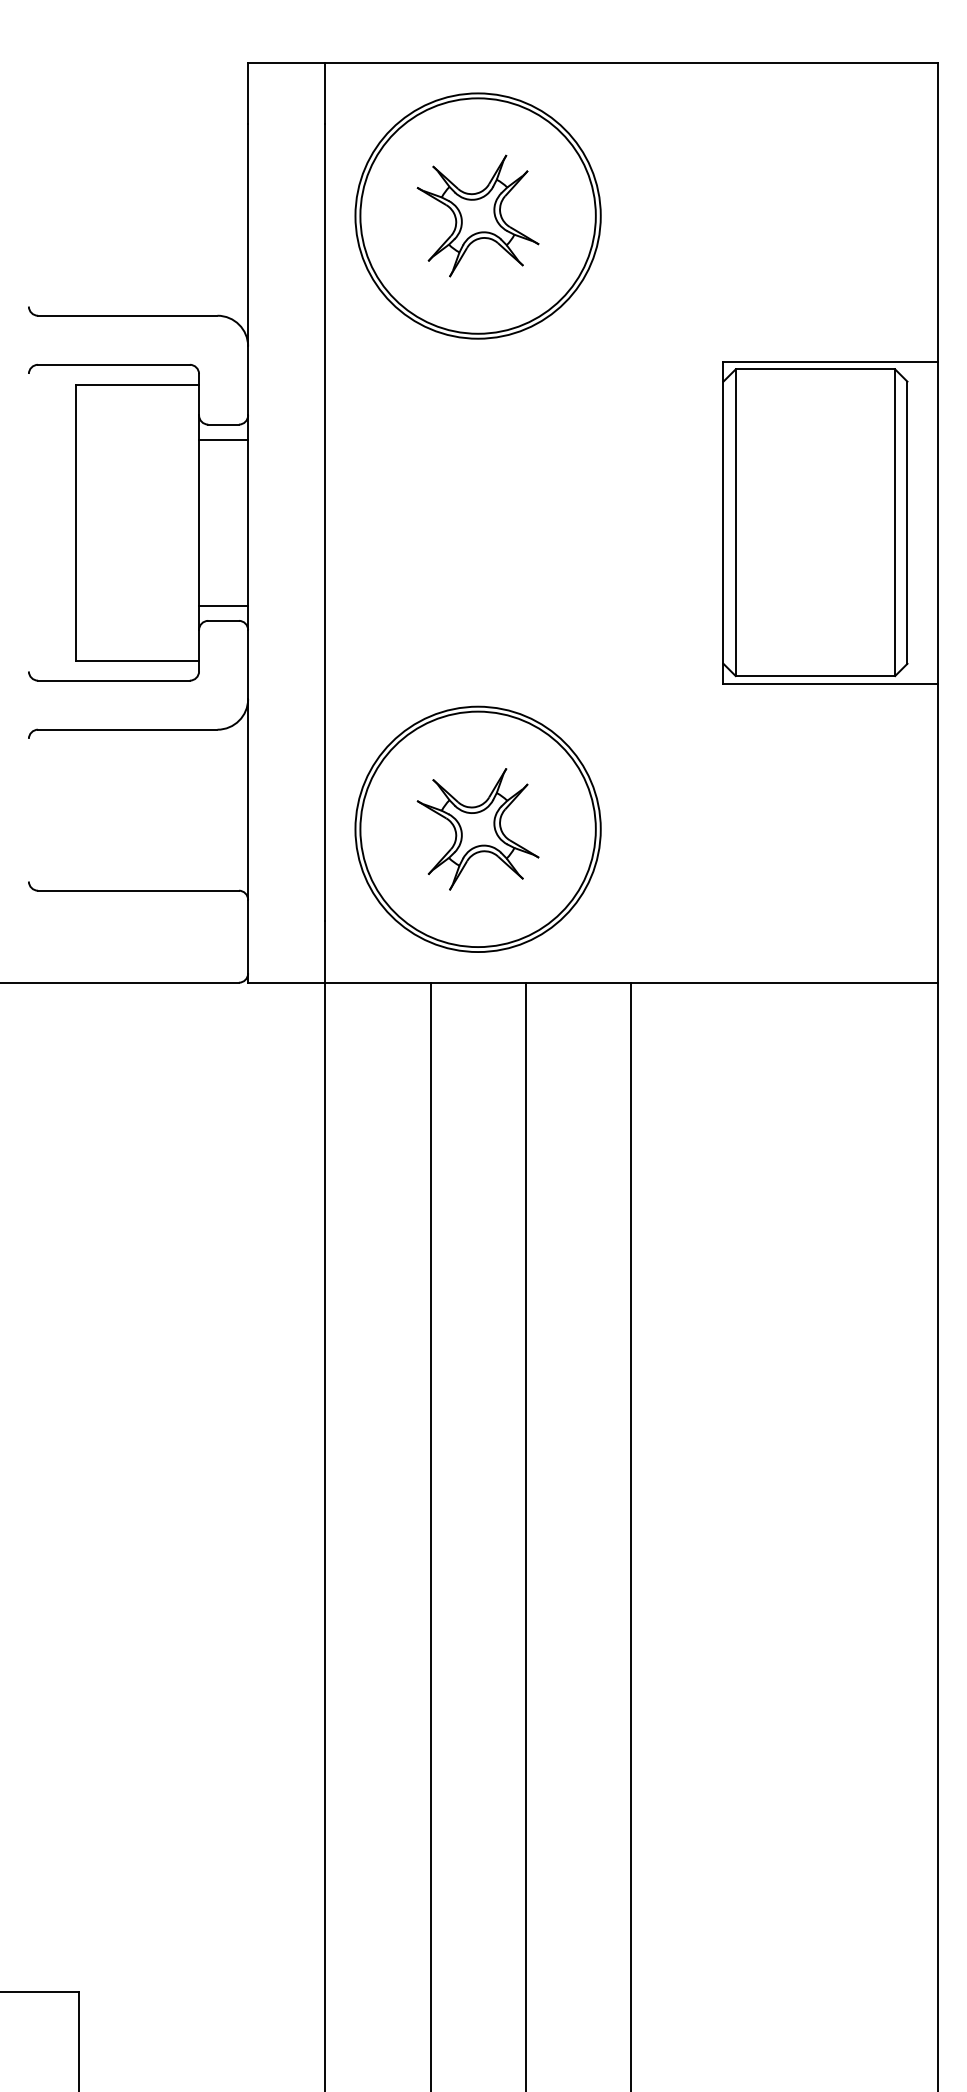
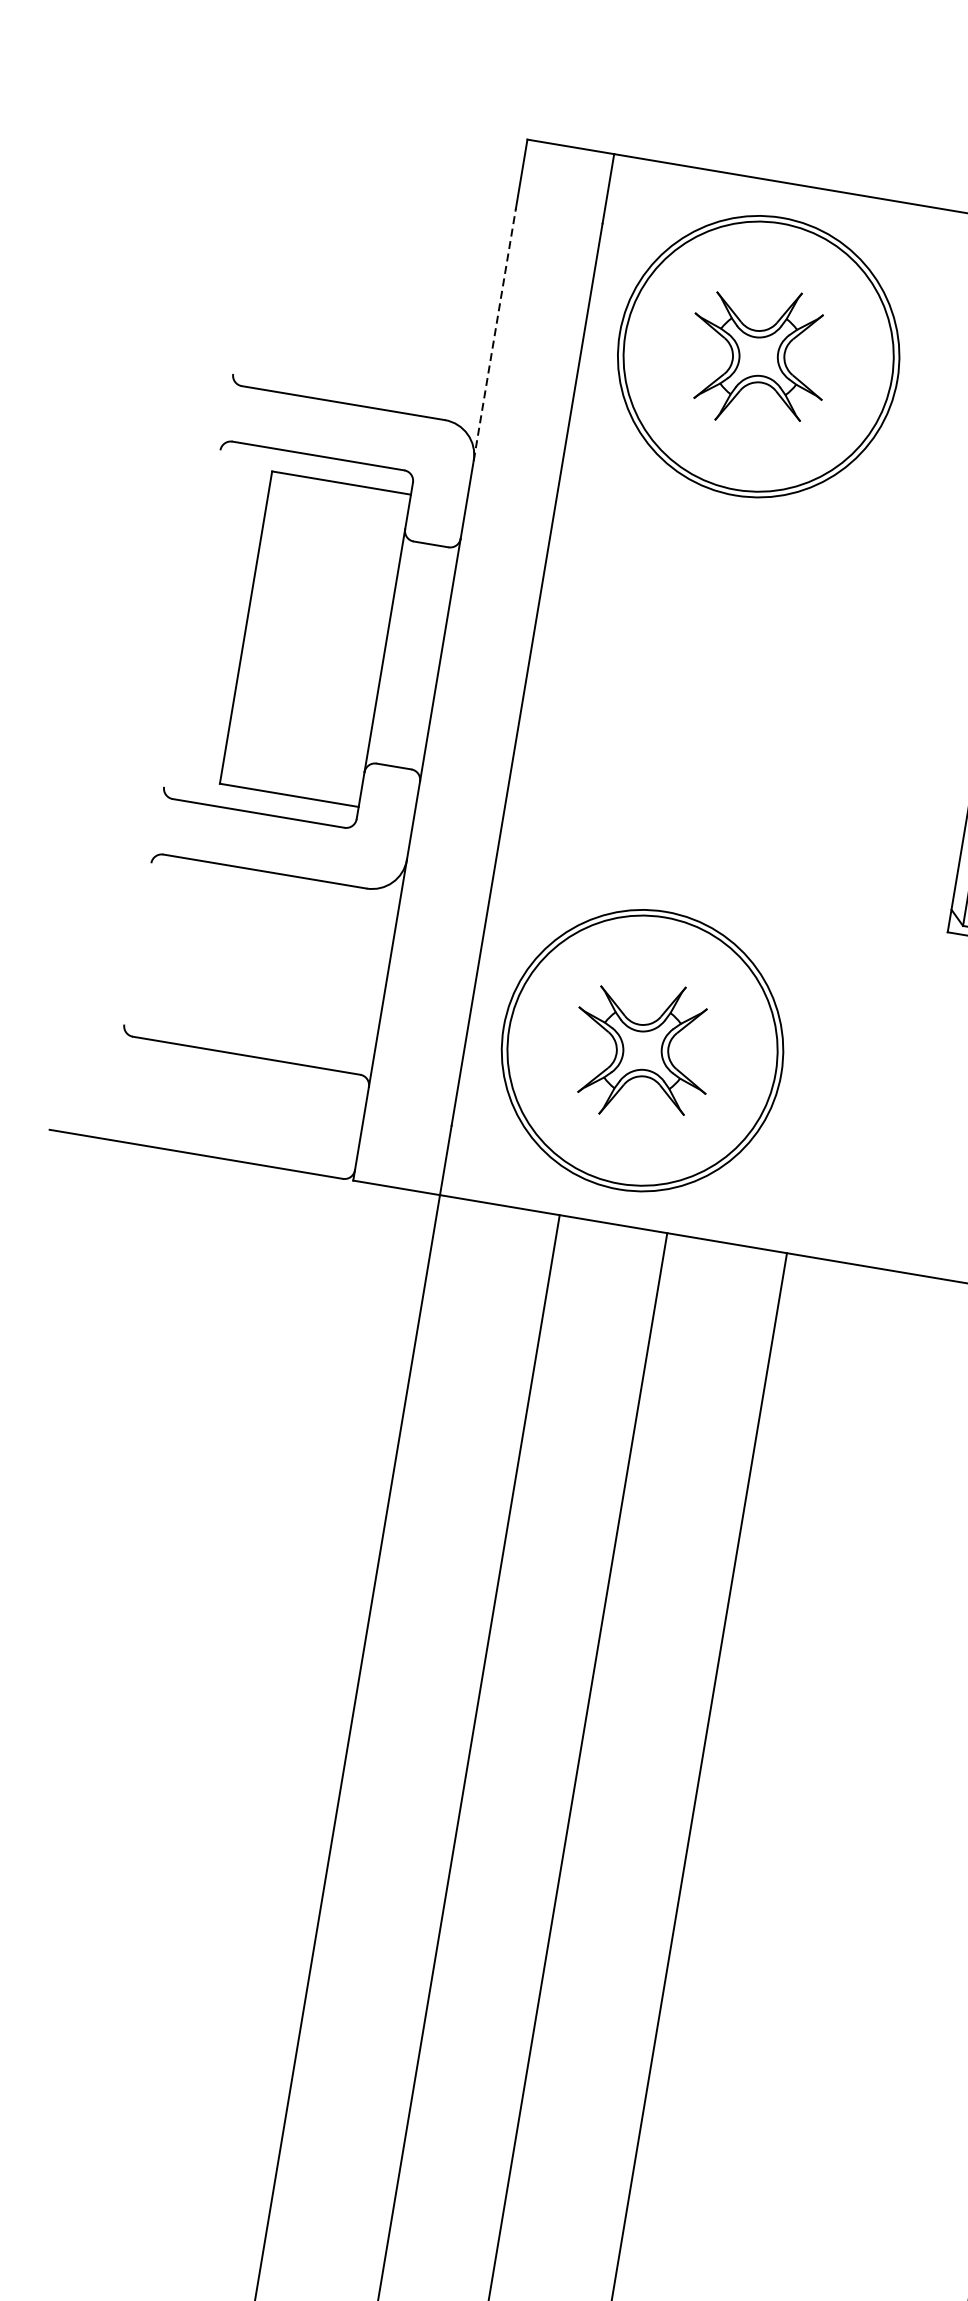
line: (248, 234) -> (495, 334), solid -> dashed
line: (223, 439) -> (428, 561), removed
line: (223, 605) -> (396, 749), removed

